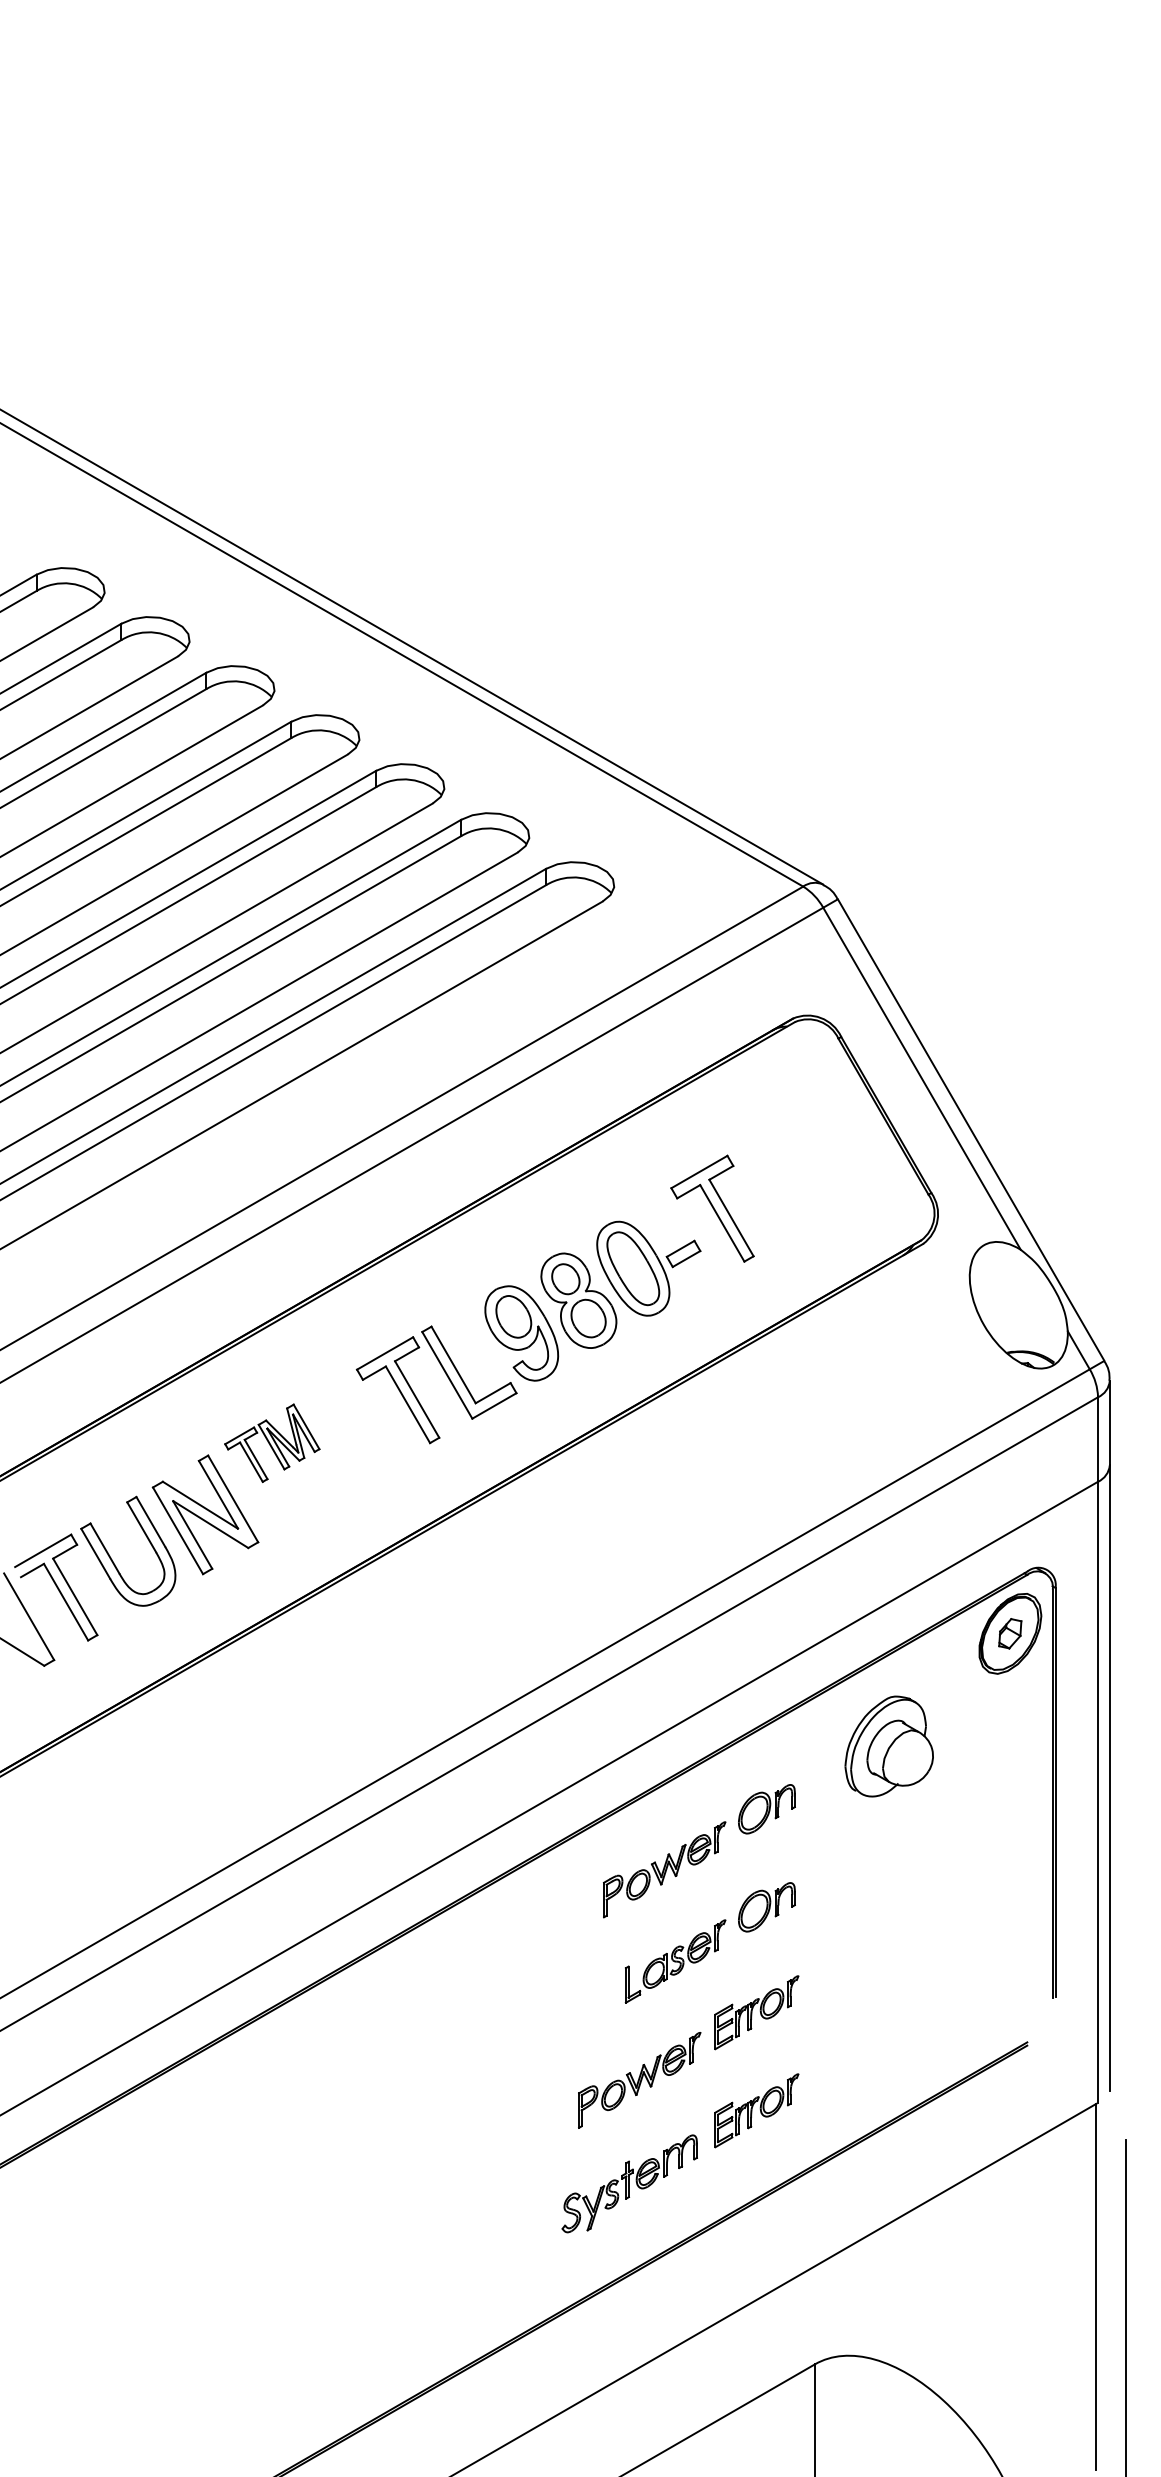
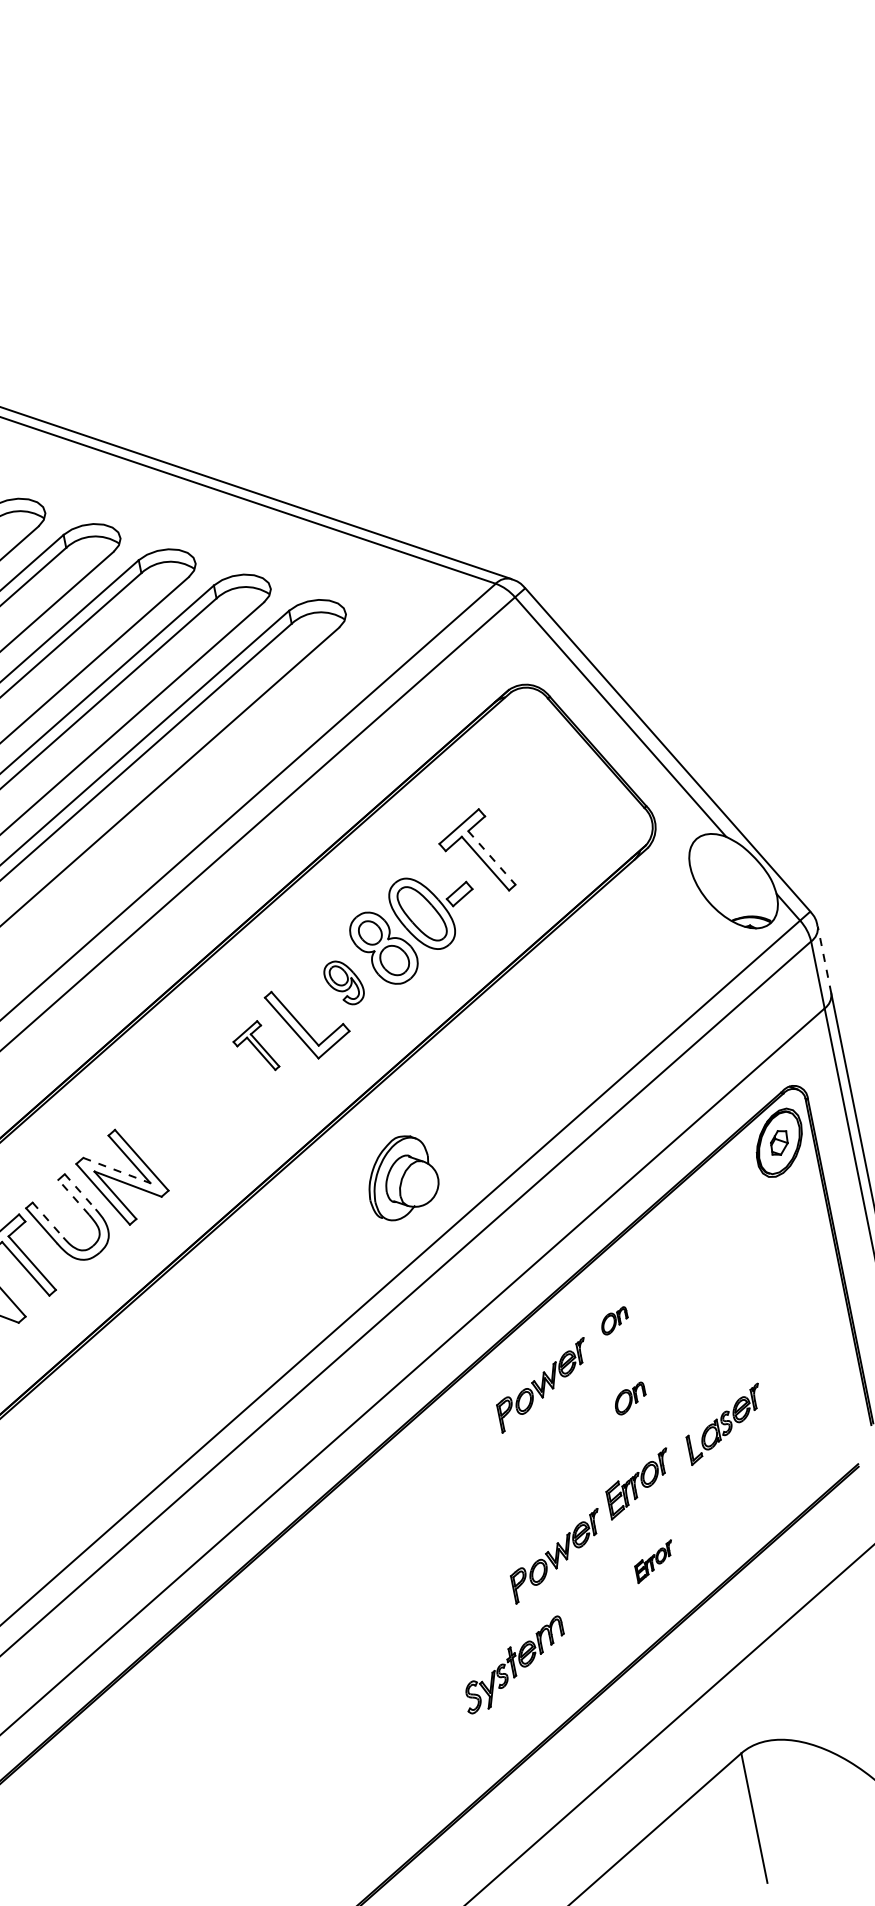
line: (731, 1218) -> (491, 858), solid -> dashed
part: (521, 1333) -> (343, 983), size x0.6
part: (397, 1390) -> (254, 1048), size x0.6
line: (1109, 1422) -> (824, 959), solid -> dashed
part: (272, 1442) -> (163, 1109), removed
line: (200, 1505) -> (116, 1170), solid -> dashed
line: (150, 1521) -> (79, 1191), solid -> dashed
line: (141, 1527) -> (73, 1197), solid -> dashed
line: (104, 1548) -> (47, 1220), solid -> dashed
part: (888, 1746) -> (401, 1177), moved
part: (766, 1809) -> (614, 1321), size x0.6
part: (766, 1907) -> (629, 1398), size x0.7
part: (675, 1961) -> (724, 1424), moved
part: (756, 2110) -> (654, 1561), size x0.6
part: (629, 2183) -> (514, 1664), moved

